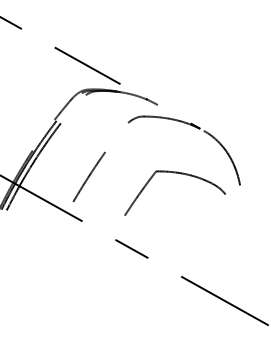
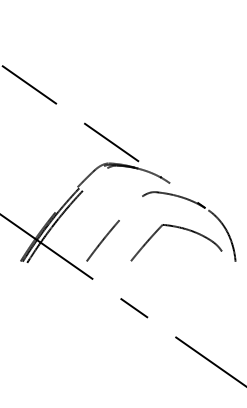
part: (174, 173) -> (178, 228), moved

